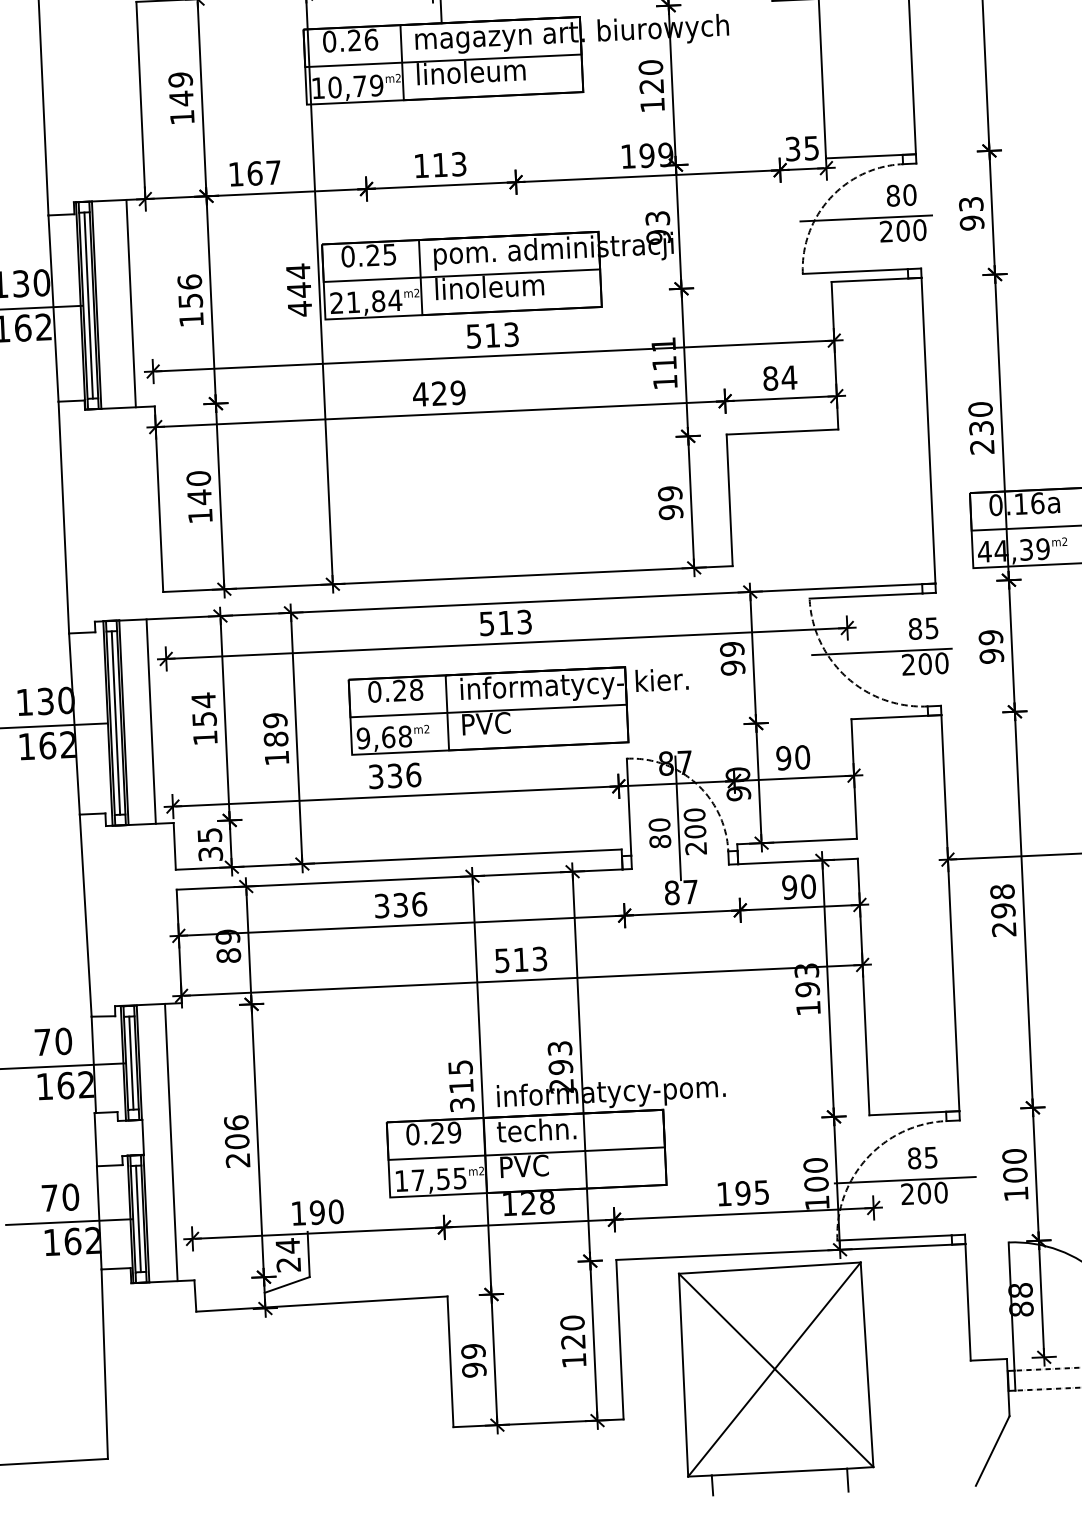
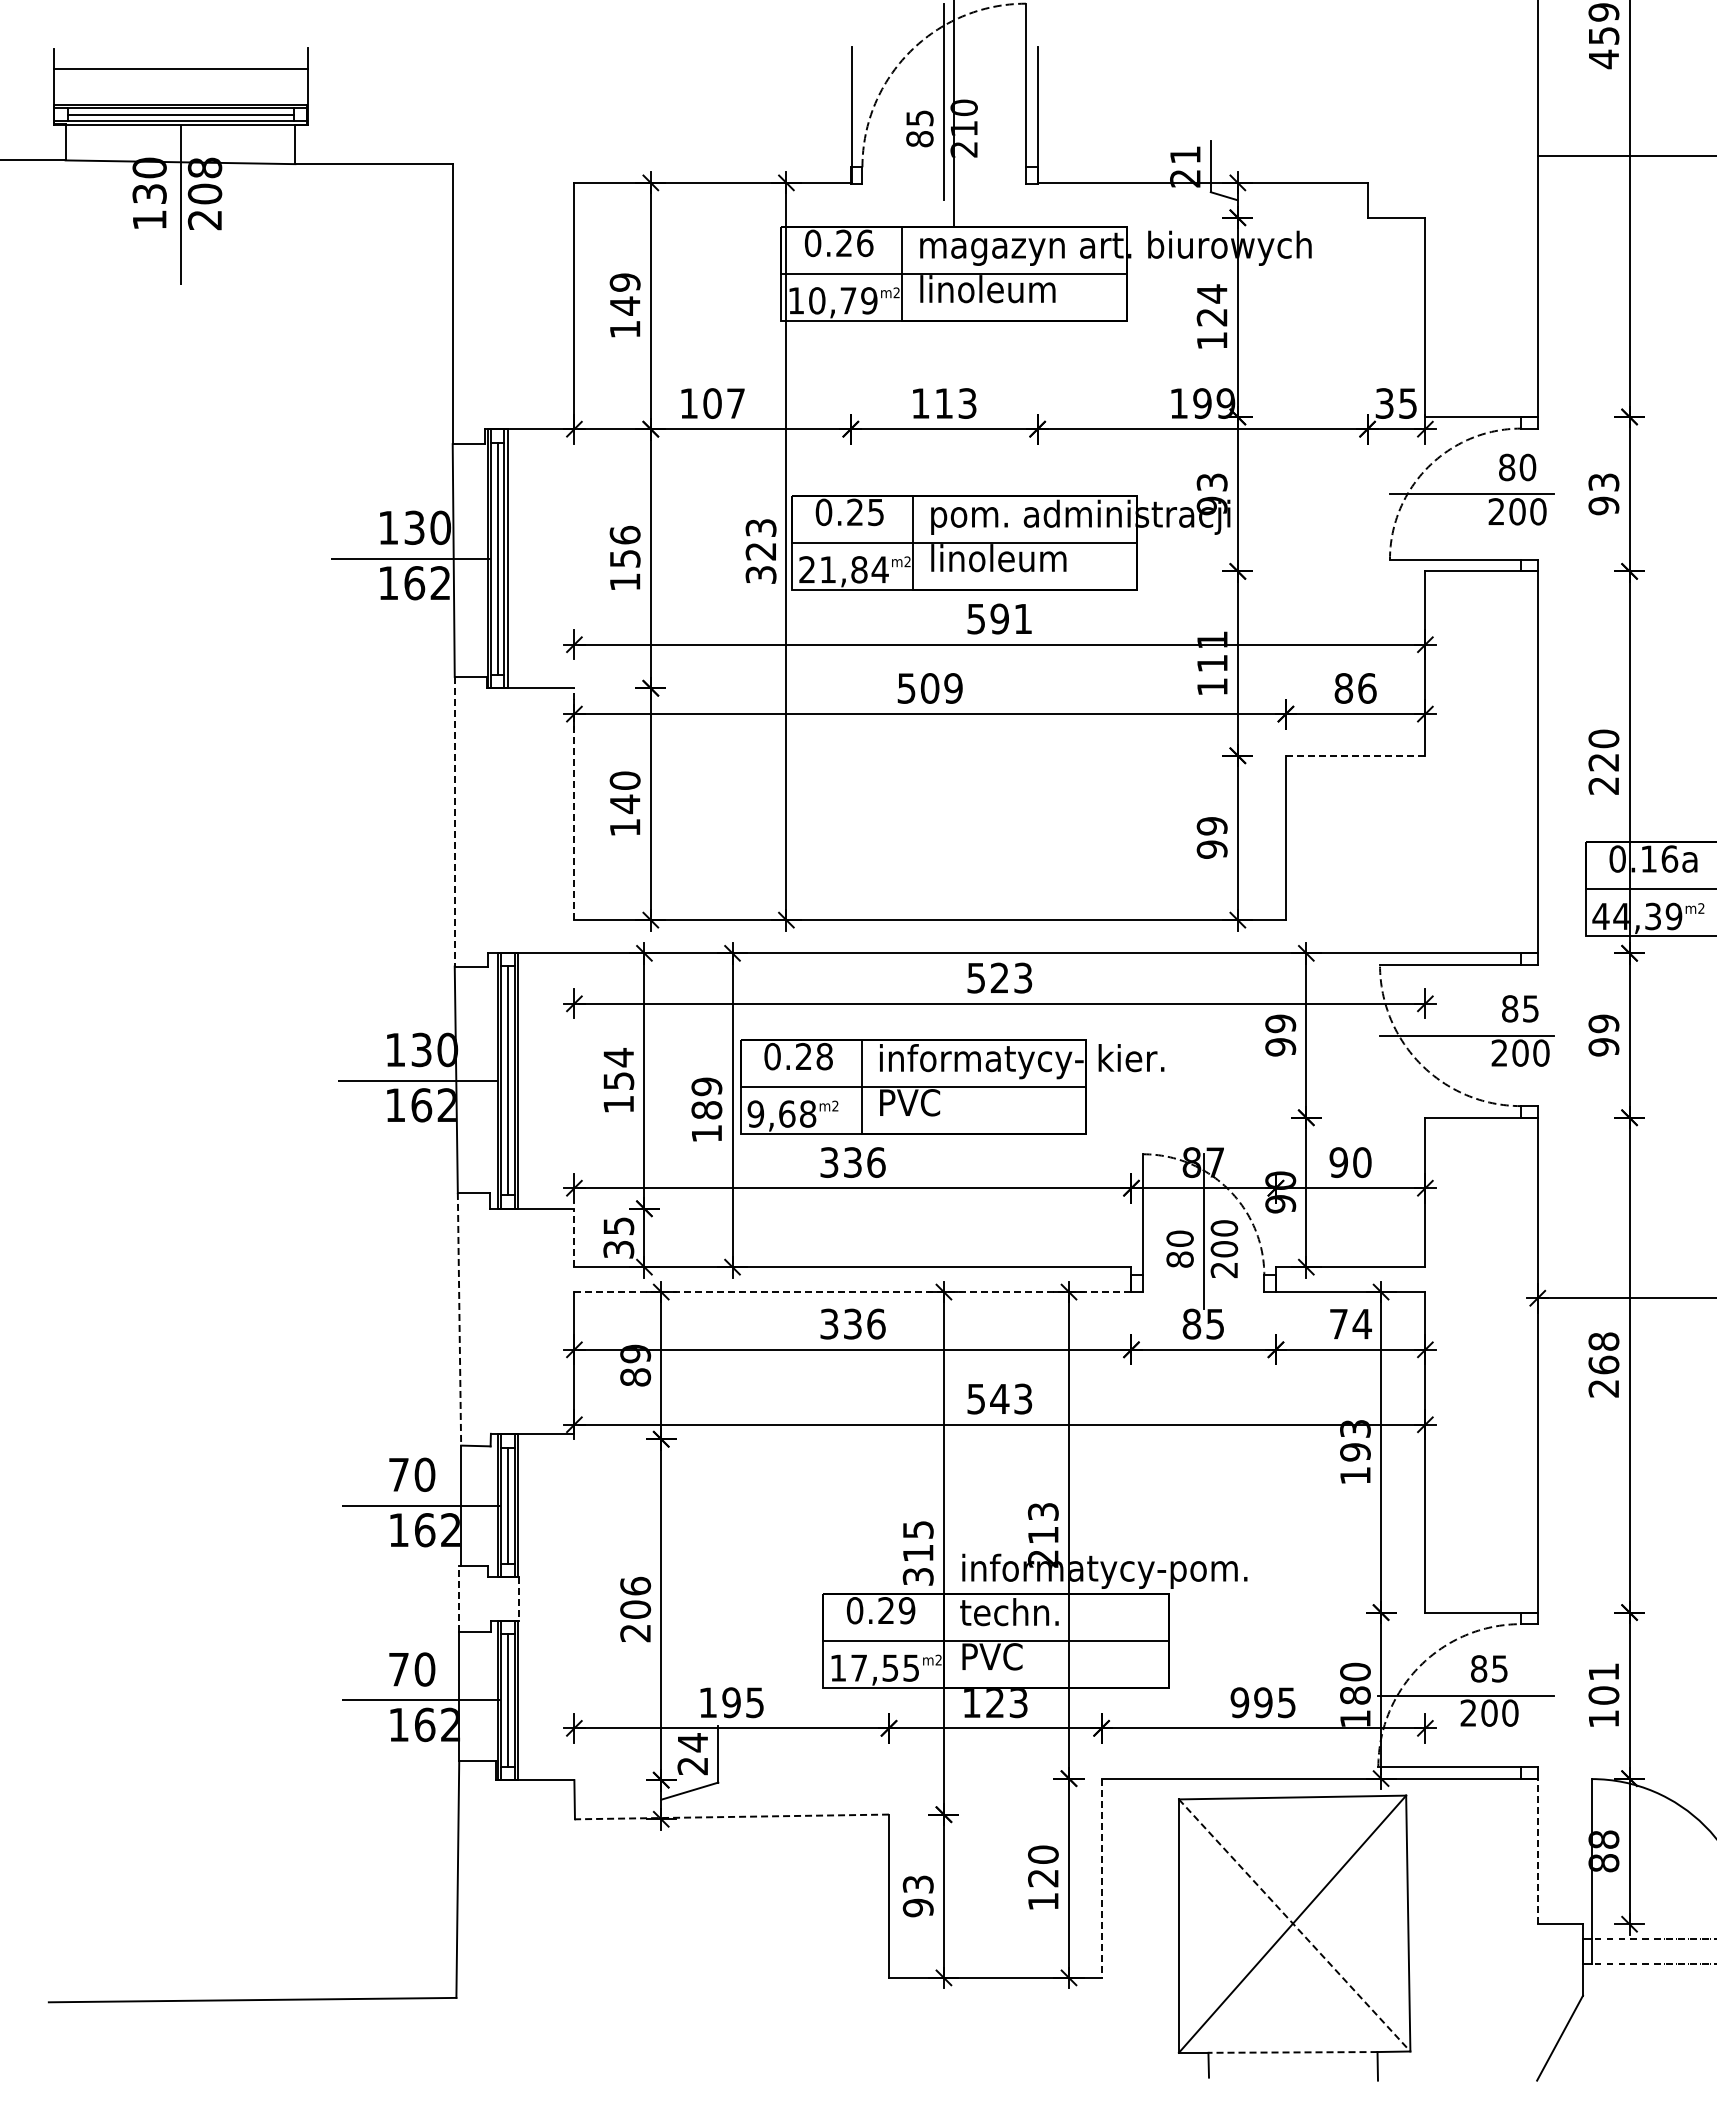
text: (650, 67) -> (1211, 293), 120 -> 124
text: (254, 173) -> (712, 403), 167 -> 107
text: (298, 290) -> (760, 551), 444 -> 323
line: (130, 303) -> (550, 558), removed
text: (502, 334) -> (1011, 618), 513 -> 591
text: (788, 377) -> (1366, 688), 84 -> 86
text: (429, 394) -> (917, 688), 429 -> 509
text: (981, 428) -> (1603, 762), 230 -> 220
line: (782, 431) -> (1355, 755), solid -> dashed
line: (159, 499) -> (574, 804), solid -> dashed
line: (63, 517) -> (454, 821), solid -> dashed
text: (505, 622) -> (999, 977), 513 -> 523
part: (519, 709) -> (952, 1086), moved
line: (151, 721) -> (552, 1080), removed
line: (174, 846) -> (574, 1237), solid -> dashed
line: (399, 879) -> (852, 1292), solid -> dashed
text: (799, 886) -> (1350, 1323), 90 -> 74
text: (690, 892) -> (1214, 1324), 87 -> 85
text: (1003, 910) -> (1603, 1364), 298 -> 268
line: (85, 915) -> (459, 1319), solid -> dashed
text: (520, 959) -> (999, 1398), 513 -> 543
text: (561, 1067) -> (1043, 1535), 293 -> 213
line: (143, 1137) -> (518, 1599), solid -> dashed
line: (95, 1139) -> (459, 1598), solid -> dashed
line: (171, 1142) -> (553, 1606), removed
text: (1014, 1155) -> (1603, 1671), 100 -> 101
text: (816, 1184) -> (1355, 1695), 100 -> 180
text: (723, 1194) -> (1239, 1702), 195 -> 995
text: (547, 1202) -> (1018, 1703), 128 -> 123
text: (336, 1211) -> (755, 1702), 190 -> 195
line: (967, 1302) -> (1537, 1851), solid -> dashed
line: (321, 1303) -> (731, 1816), solid -> dashed
line: (619, 1339) -> (1101, 1878), solid -> dashed
text: (473, 1351) -> (918, 1884), 99 -> 93
line: (776, 1370) -> (1294, 1925), solid -> dashed
line: (779, 1472) -> (1292, 2052), solid -> dashed

